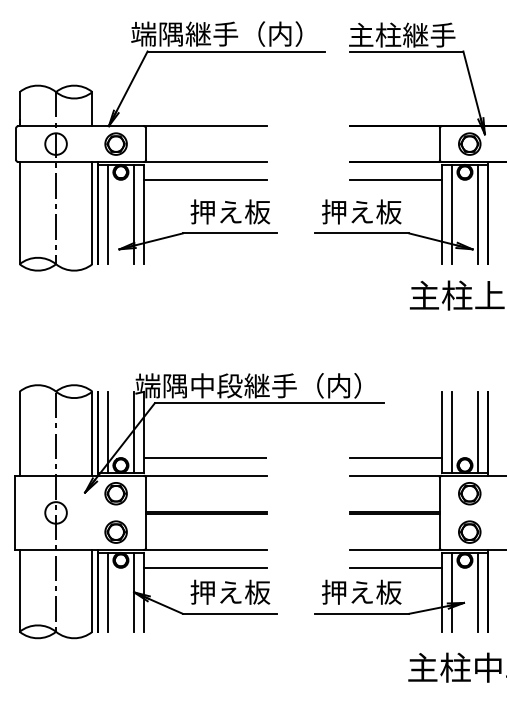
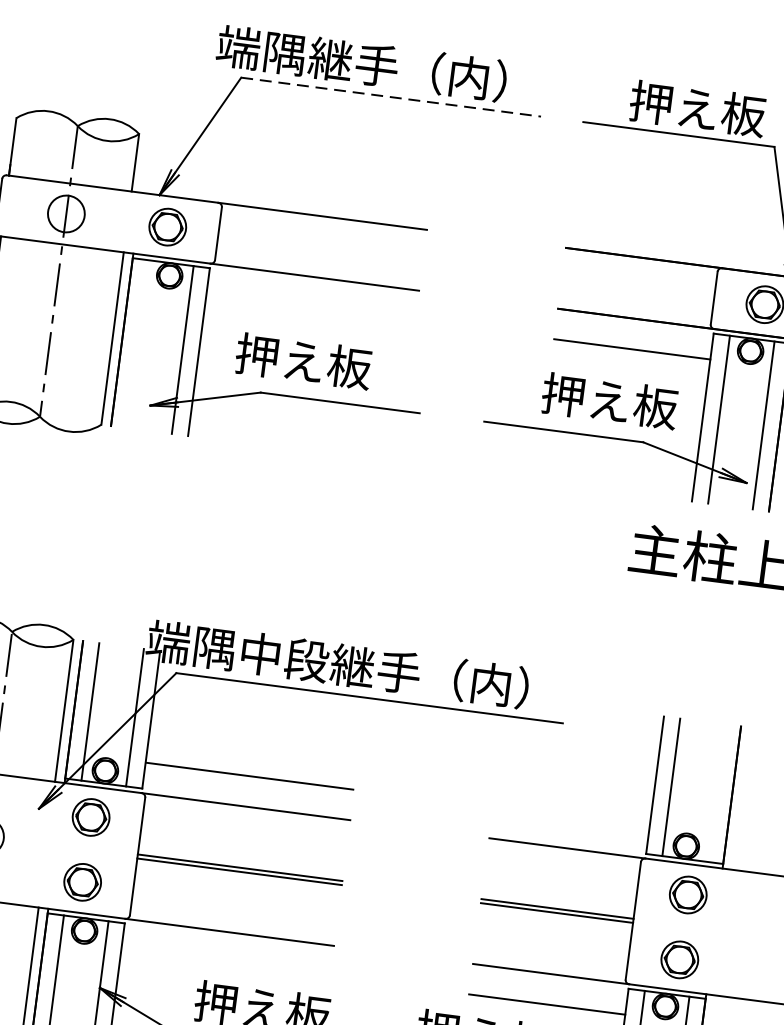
text: (402, 34) -> (675, 104), 主柱継手 -> 押え板
line: (236, 51) -> (391, 97), solid -> dashed
line: (205, 180) -> (310, 308), removed
text: (230, 211) -> (303, 360), moved
text: (361, 211) -> (609, 400), moved
line: (107, 214) -> (137, 344), removed
line: (478, 432) -> (716, 793), removed
line: (395, 457) -> (570, 817), removed
line: (205, 568) -> (225, 963), removed

